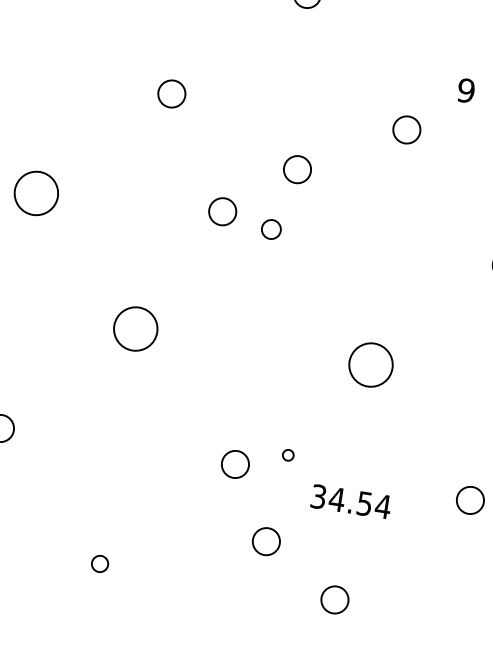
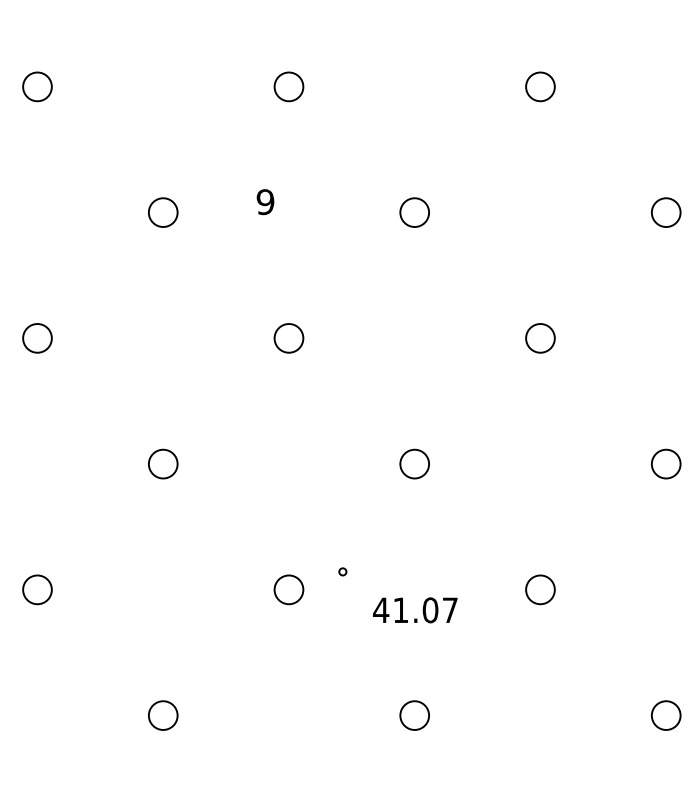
text: (466, 91) -> (265, 202), moved
part: (297, 169) -> (306, 271), removed
part: (36, 193) -> (37, 338), size x0.62
part: (222, 211) -> (235, 327), removed
part: (270, 229) -> (288, 338), size x1.43
part: (136, 328) -> (163, 463), size x0.62
part: (370, 364) -> (414, 463), size x0.62
circle: (288, 454) -> (342, 571), size x0.62
text: (350, 501) -> (415, 610), 34.54 -> 41.07
part: (266, 541) -> (333, 665), removed
part: (100, 563) -> (163, 715), size x1.67

